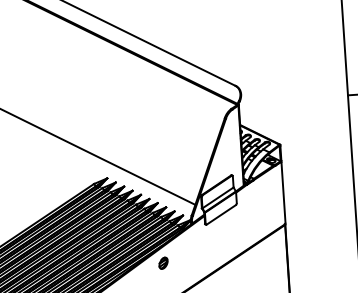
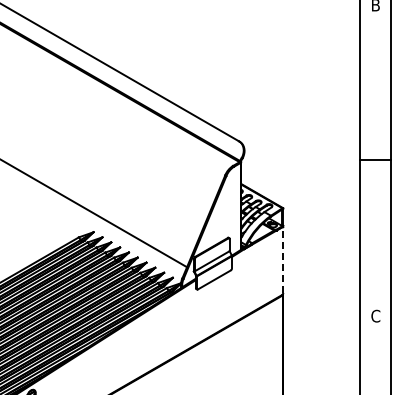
line: (283, 192) -> (283, 260), solid -> dashed
part: (162, 263) -> (147, 328), removed

